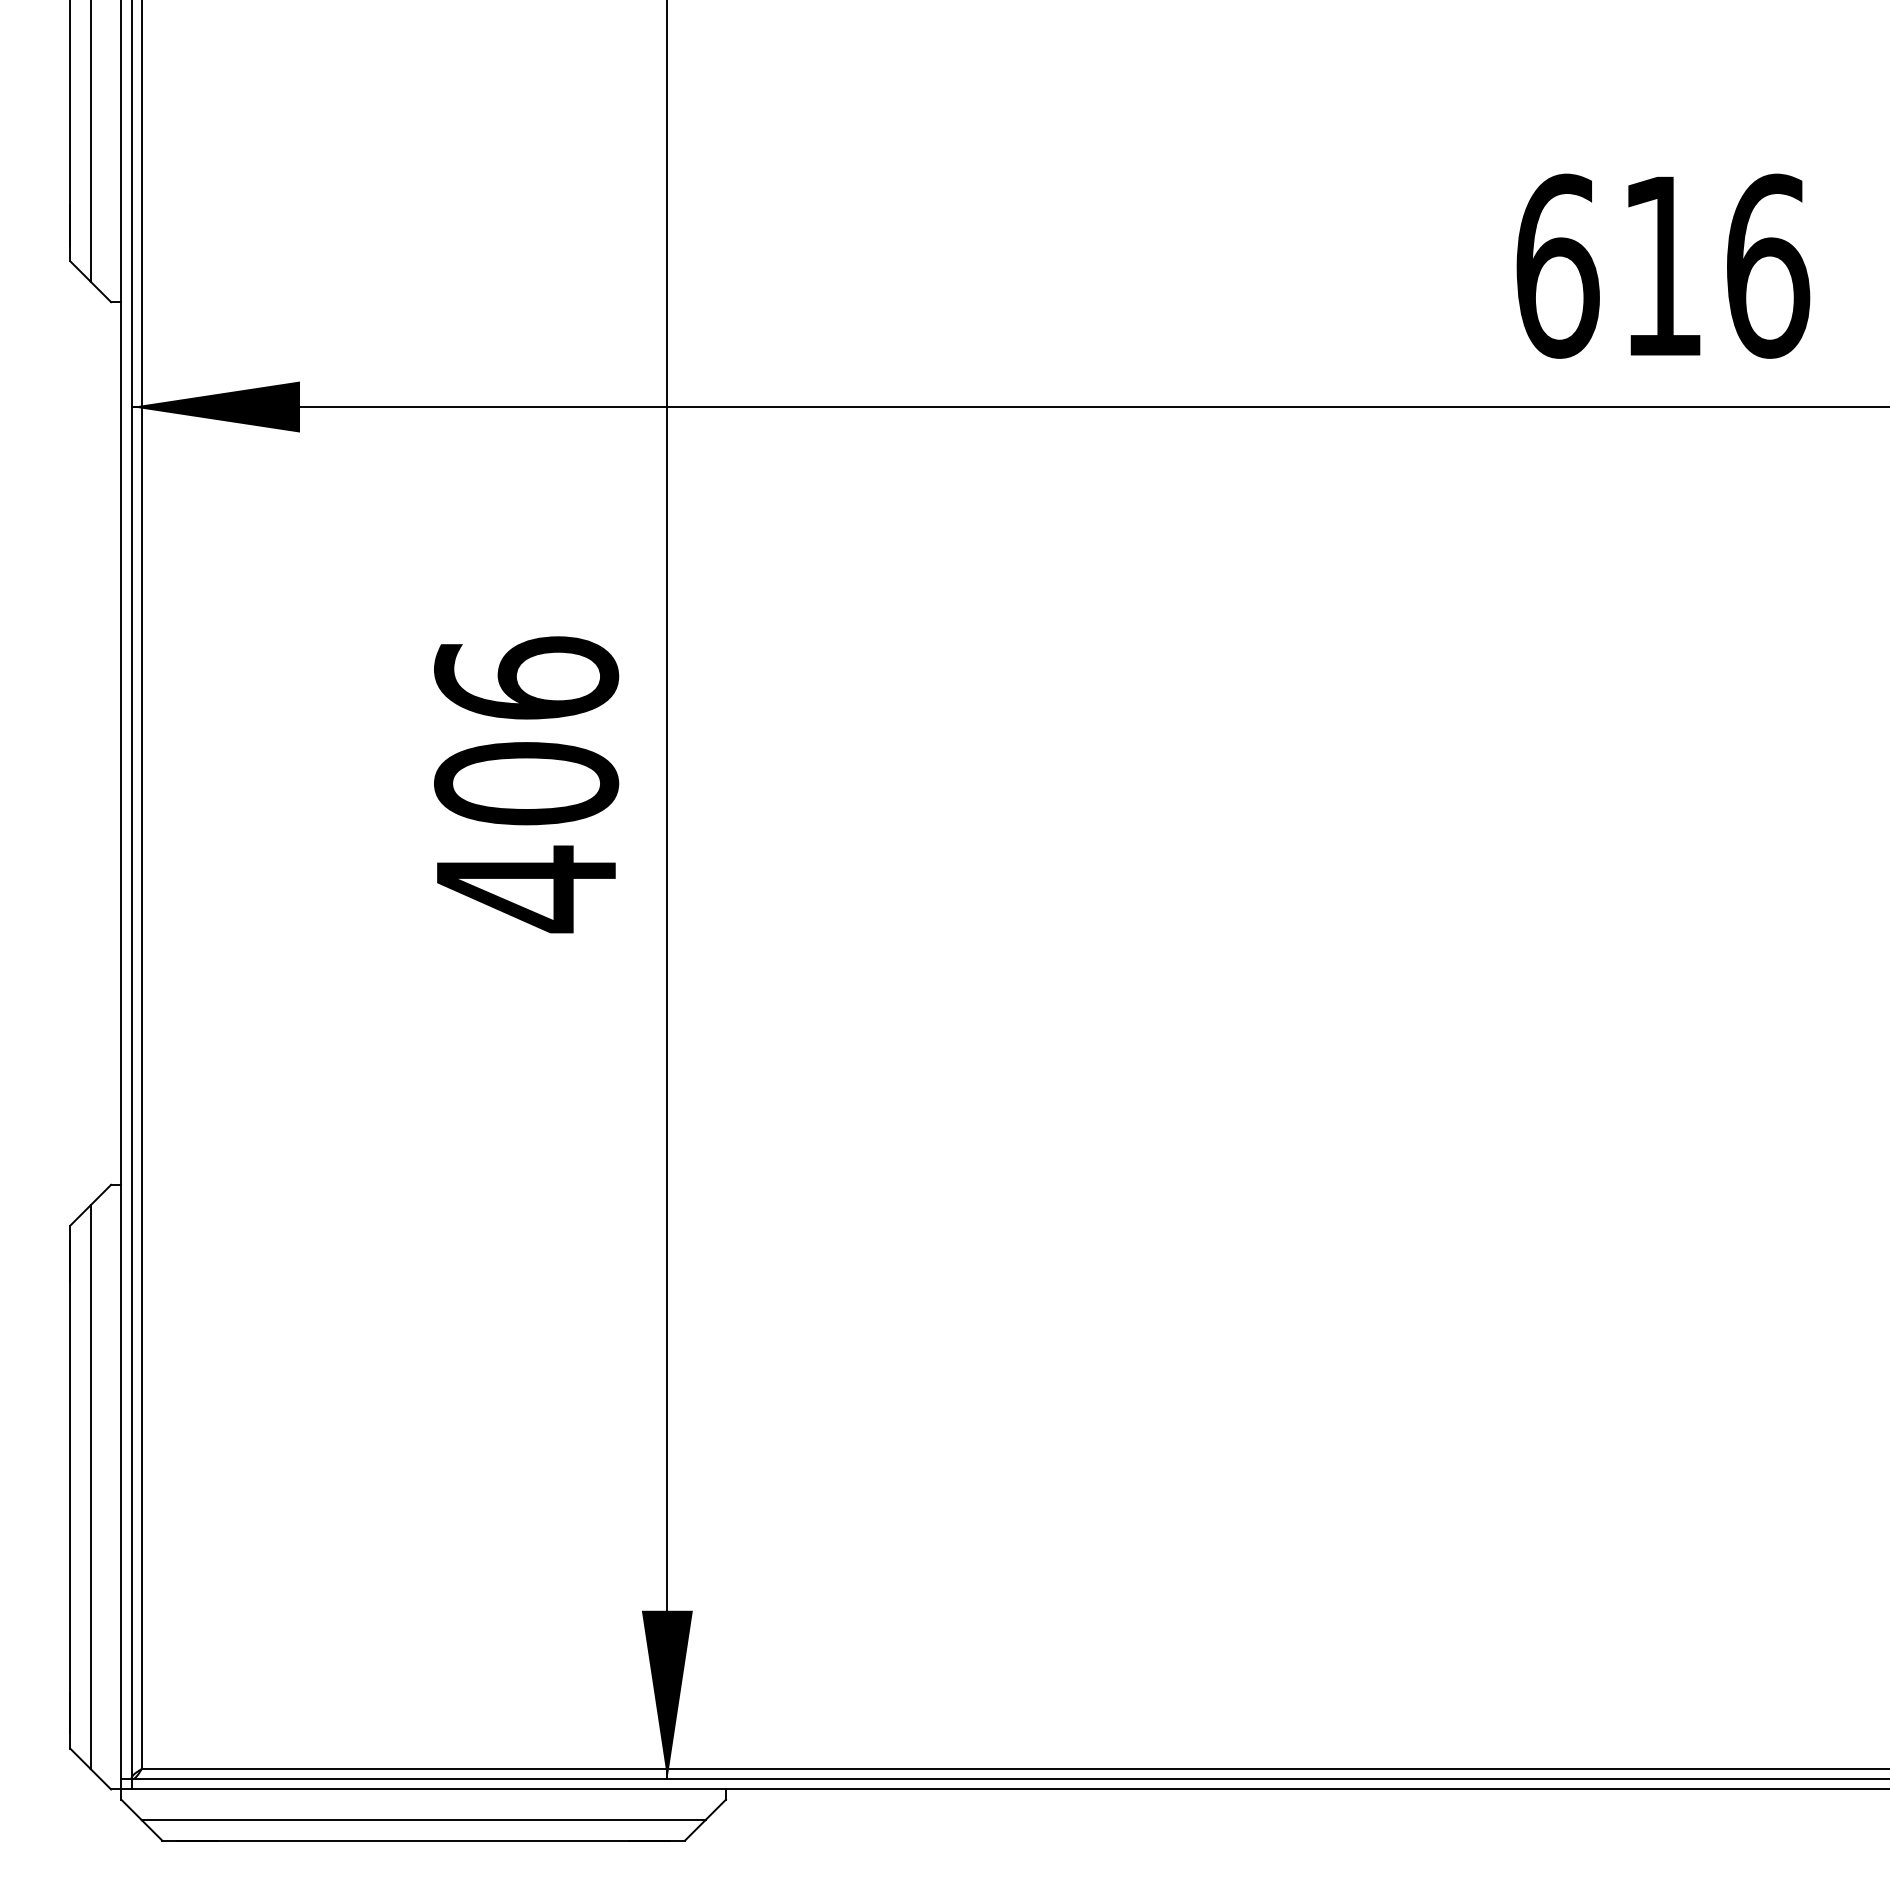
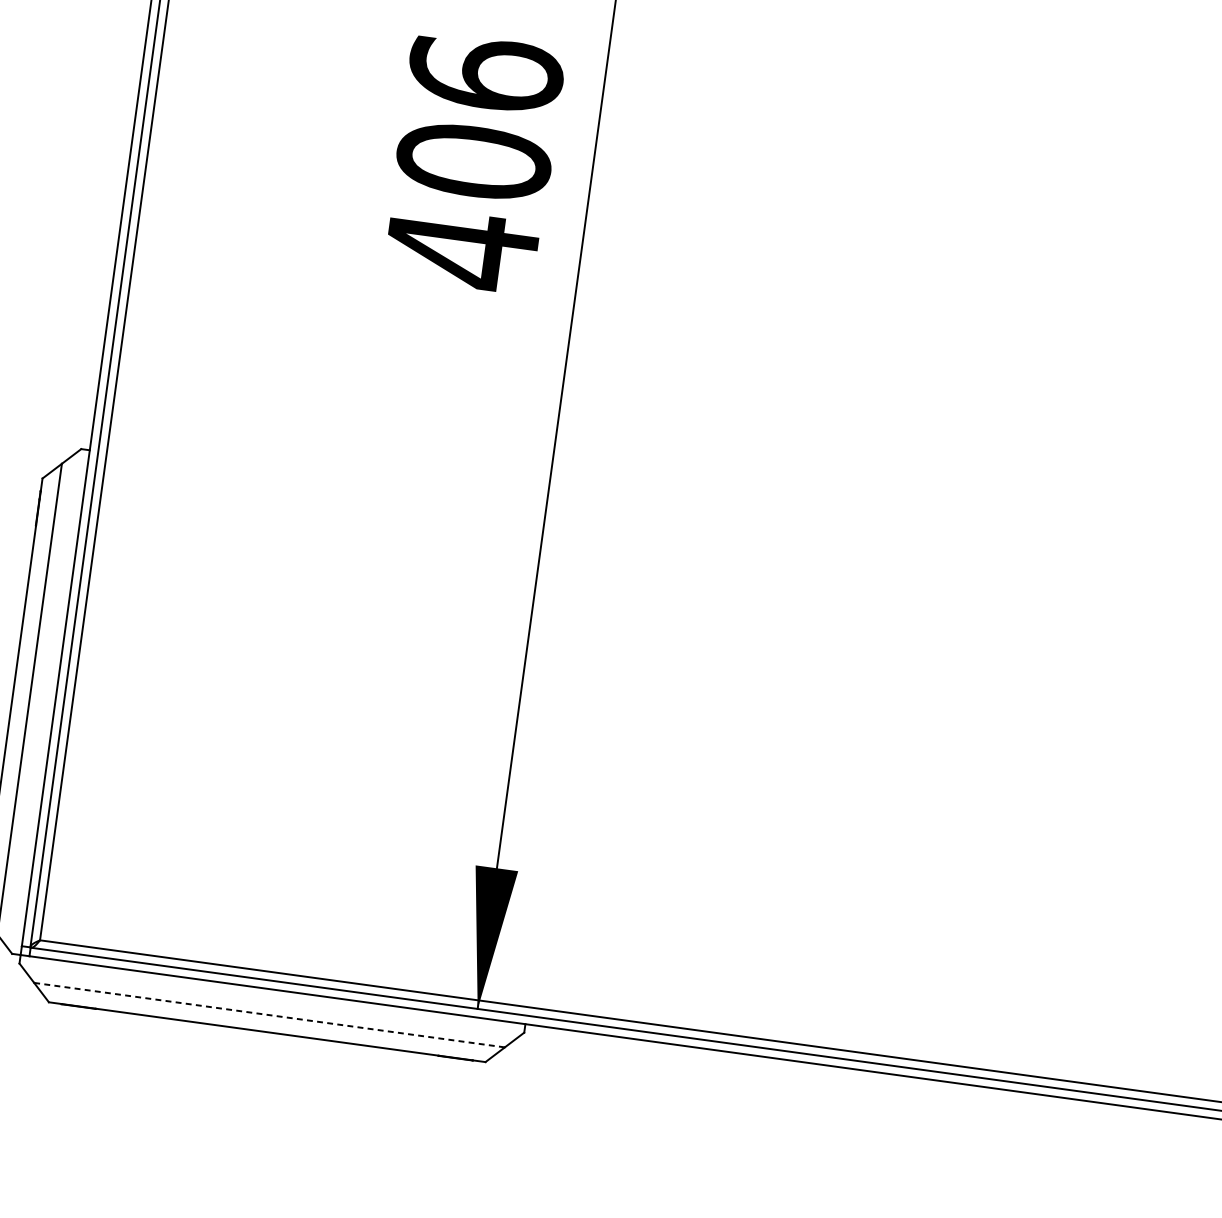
line: (423, 1820) -> (269, 1015), solid -> dashed

